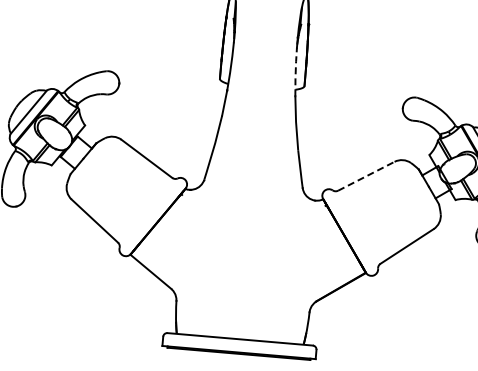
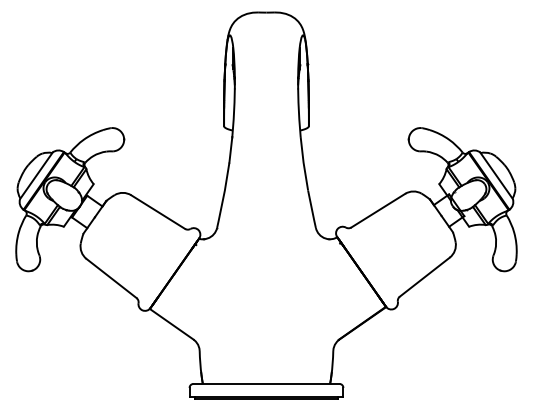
line: (295, 71) -> (298, 112), dashed -> solid
line: (366, 176) -> (378, 210), dashed -> solid

